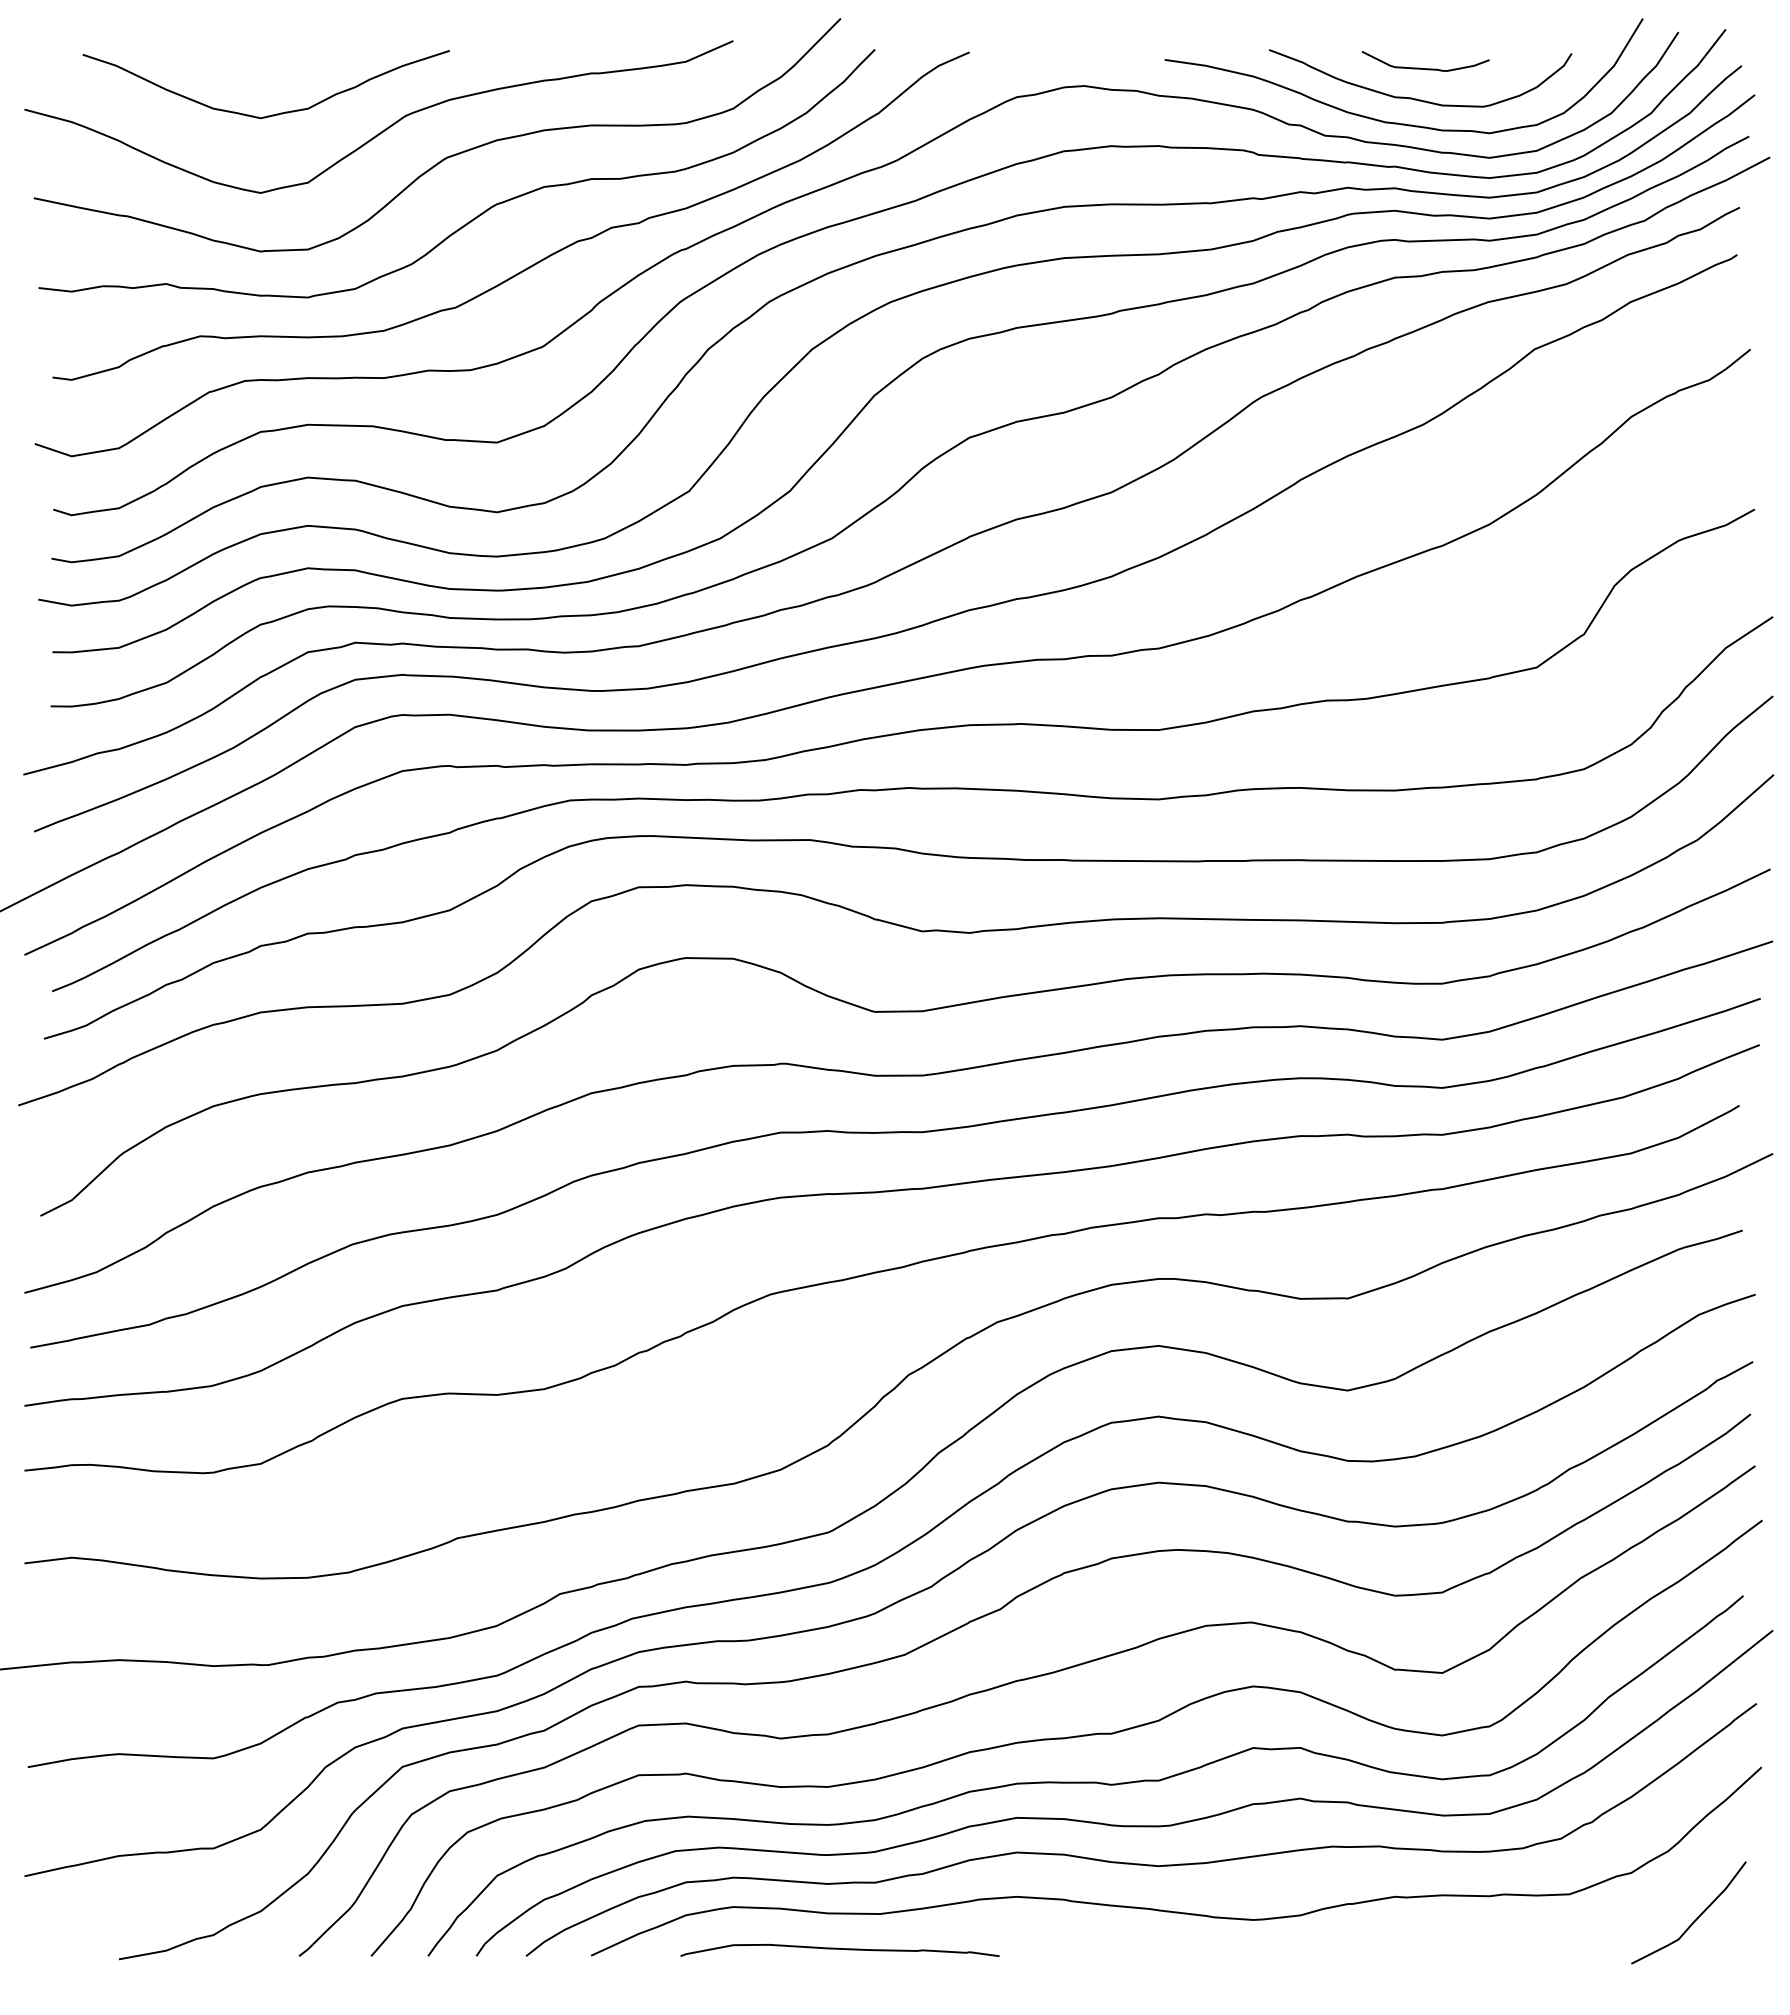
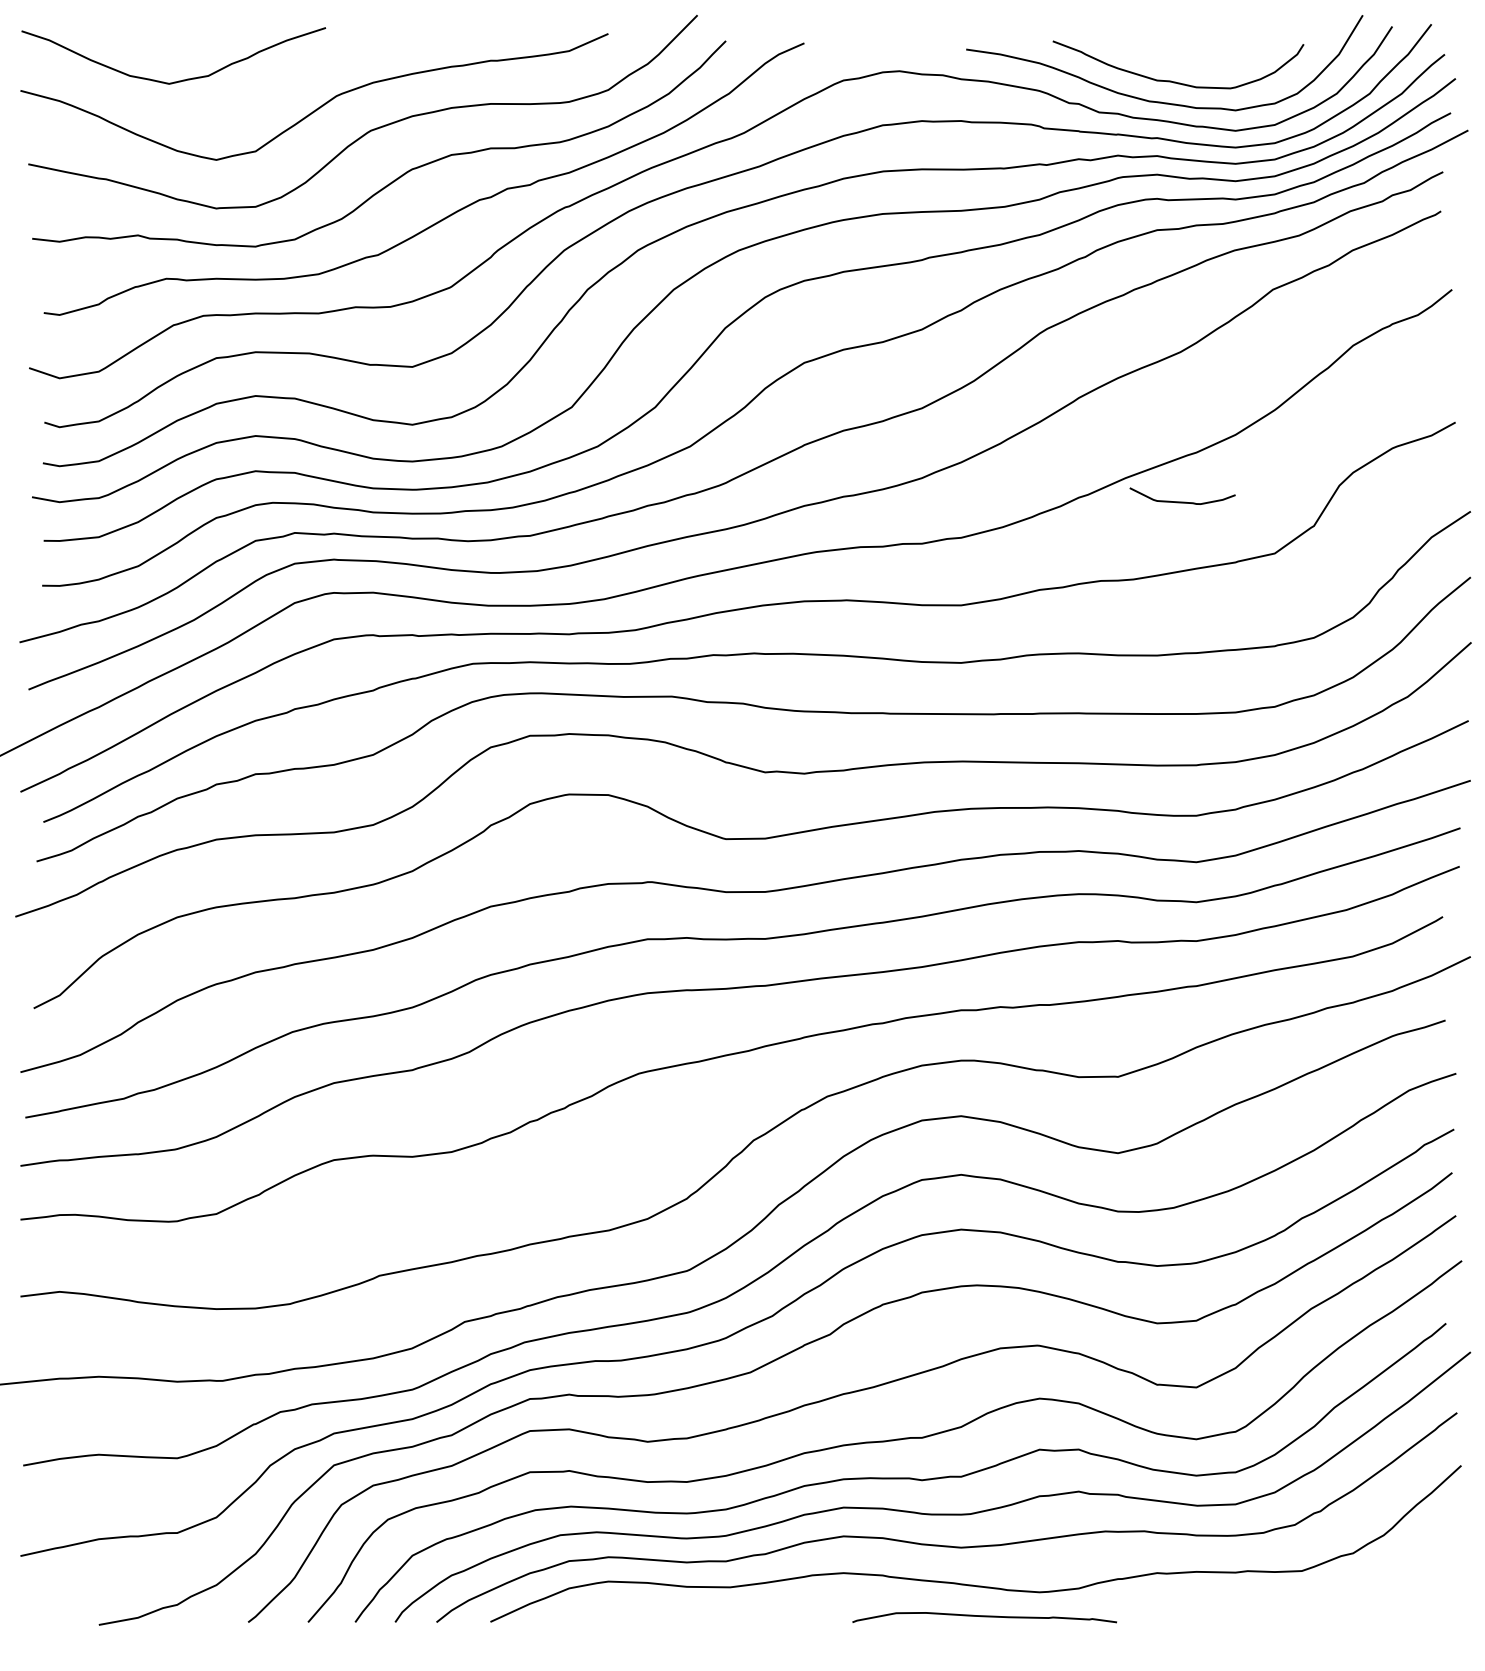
curve: (1425, 68) -> (1182, 502), moved
curve: (272, 114) -> (178, 80), moved
curve: (1697, 1916) -> (1408, 1589), removed
curve: (839, 1949) -> (984, 1616), moved

